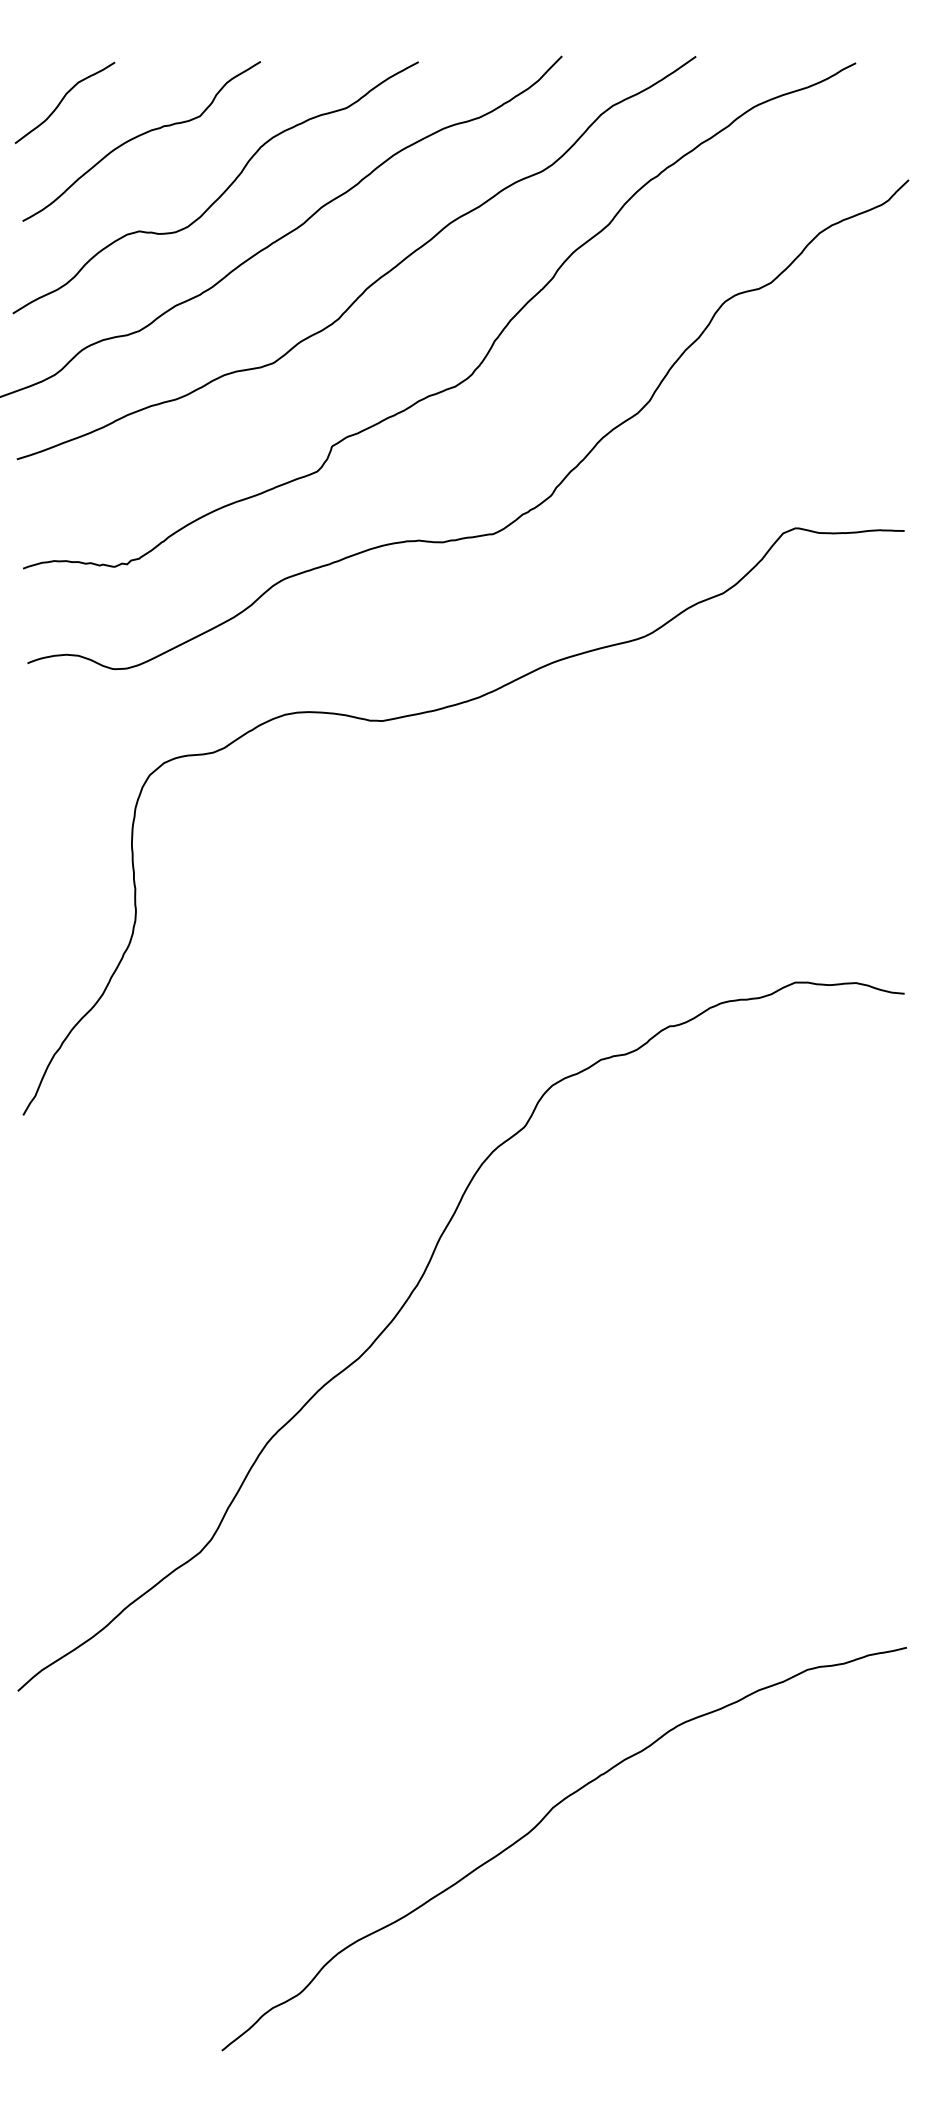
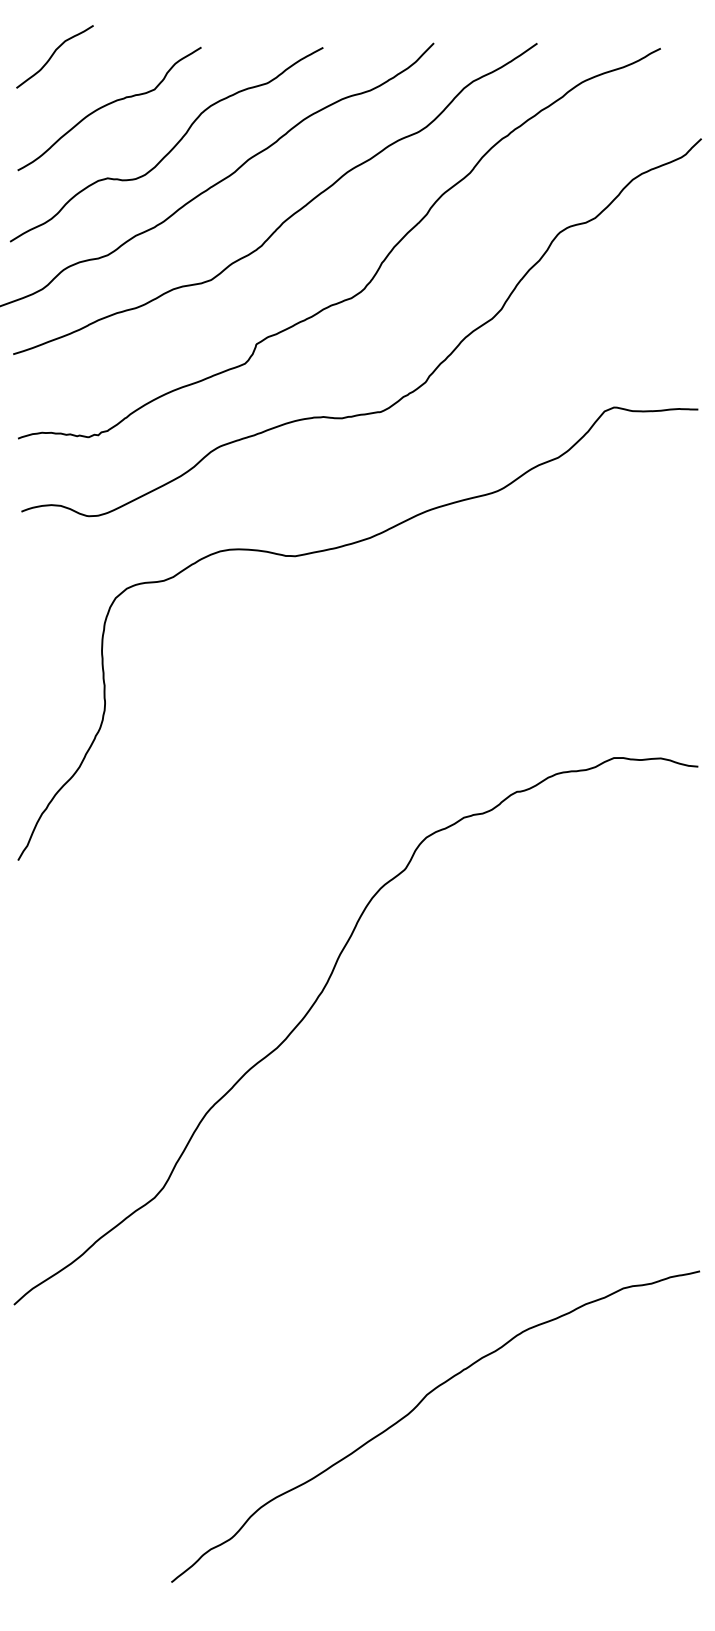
curve: (62, 101) -> (53, 55), moved

